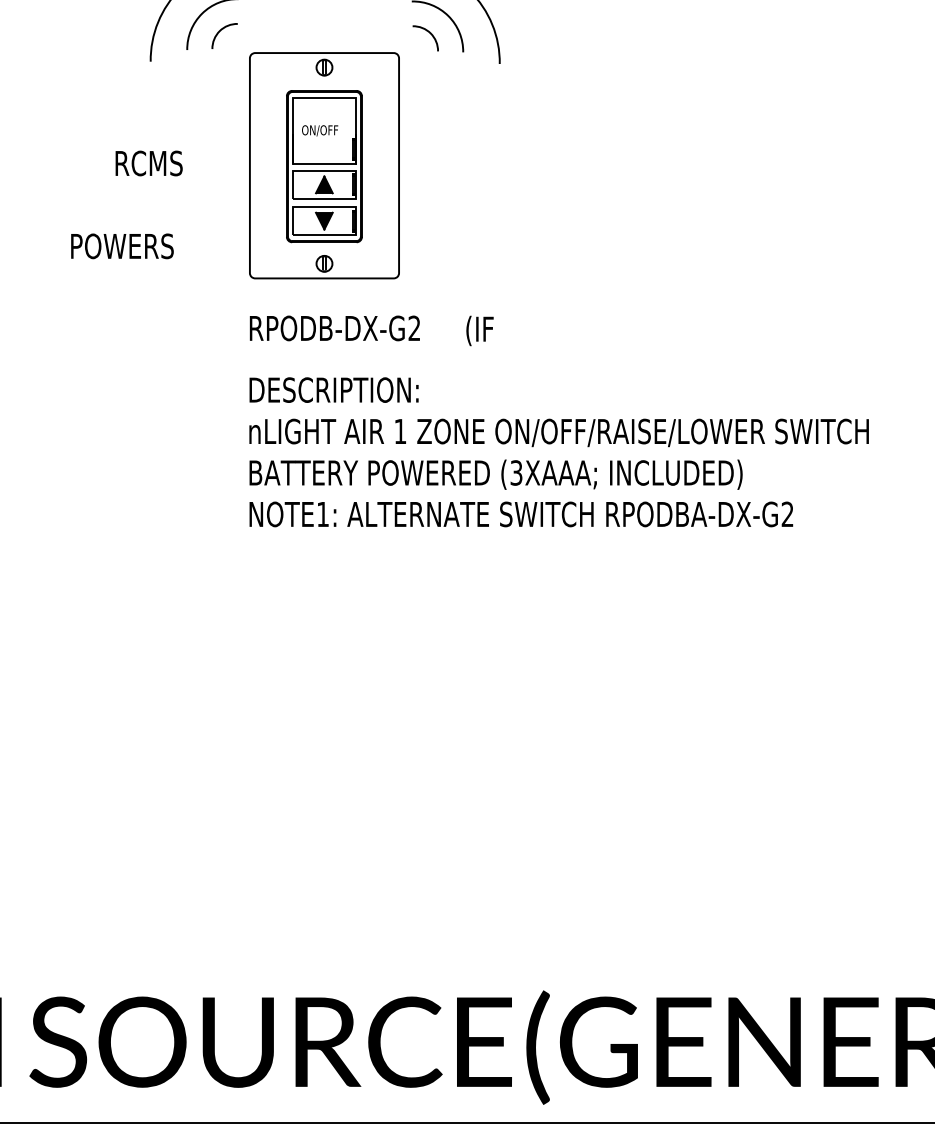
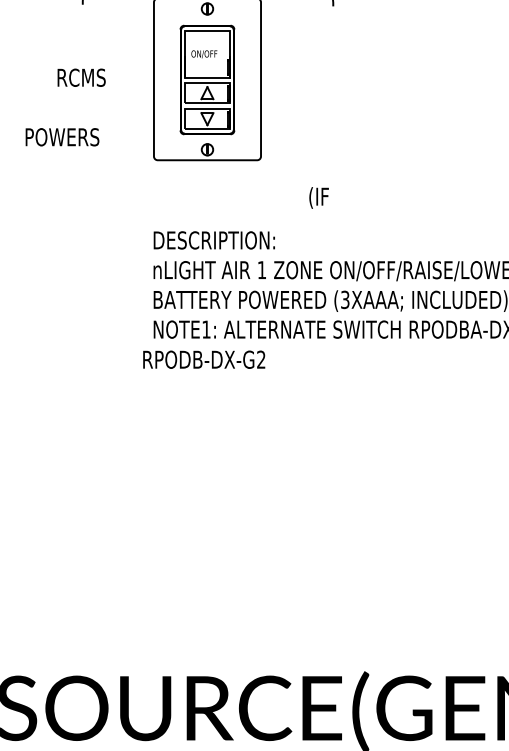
fill: (324, 184) -> (207, 92), removed
fill: (324, 220) -> (207, 118), removed
text: (334, 328) -> (203, 359), moved

